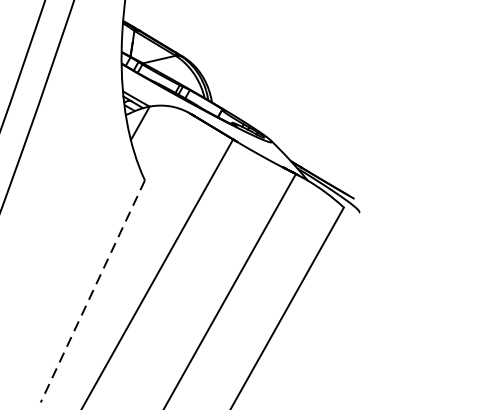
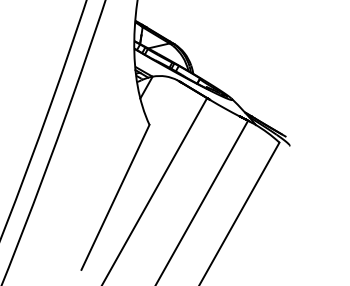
line: (92, 291) -> (115, 197), dashed -> solid

